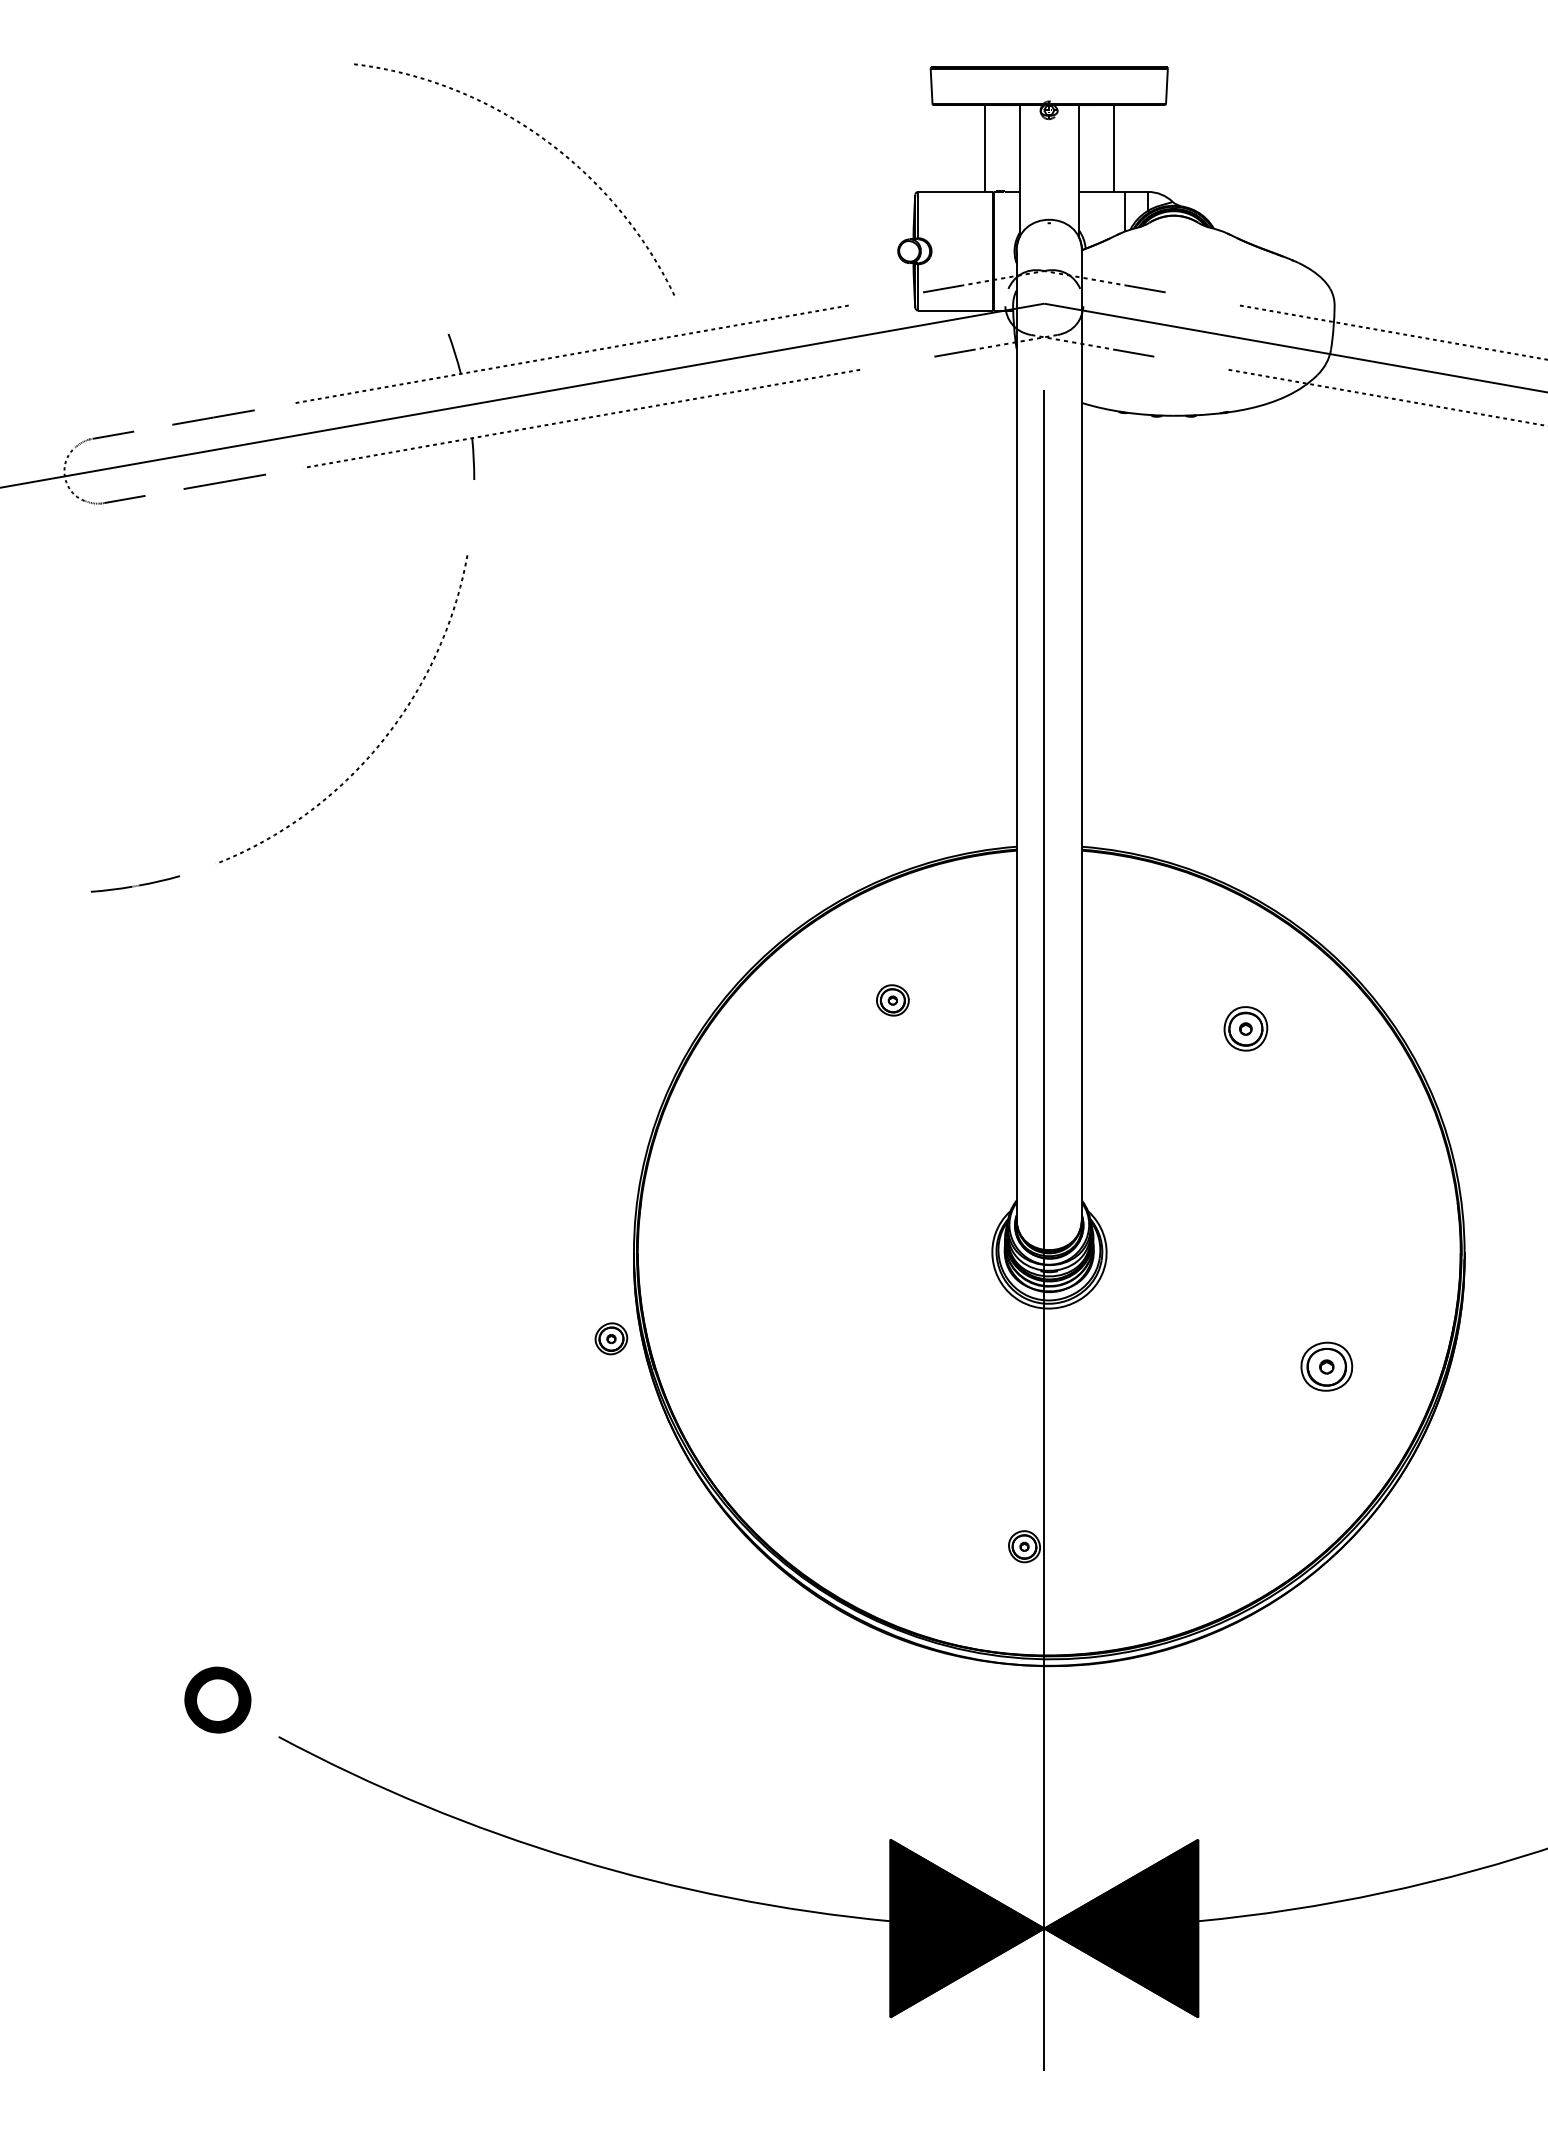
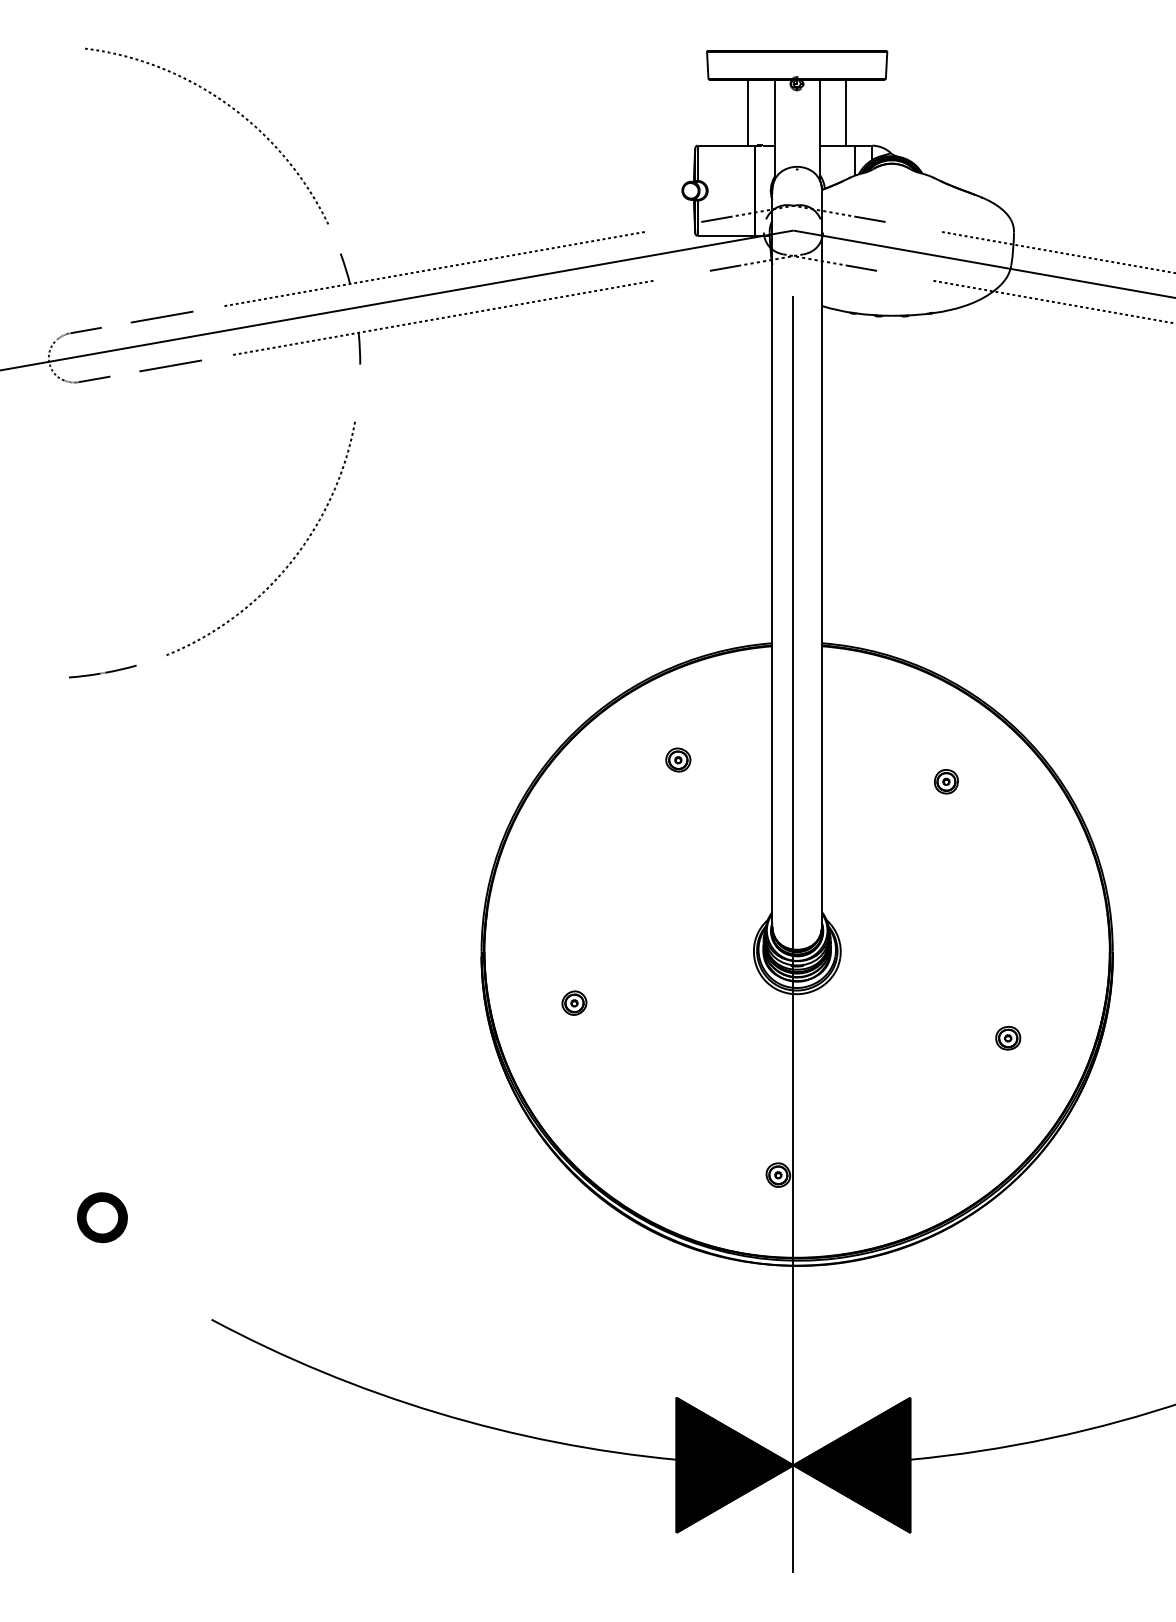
curve: (543, 140) -> (228, 106), moved
part: (1244, 1028) -> (945, 781), size x0.71
part: (611, 1337) -> (574, 1002), moved
part: (1327, 1365) -> (1008, 1037), size x0.62
text: (217, 1699) -> (102, 1217), moved

